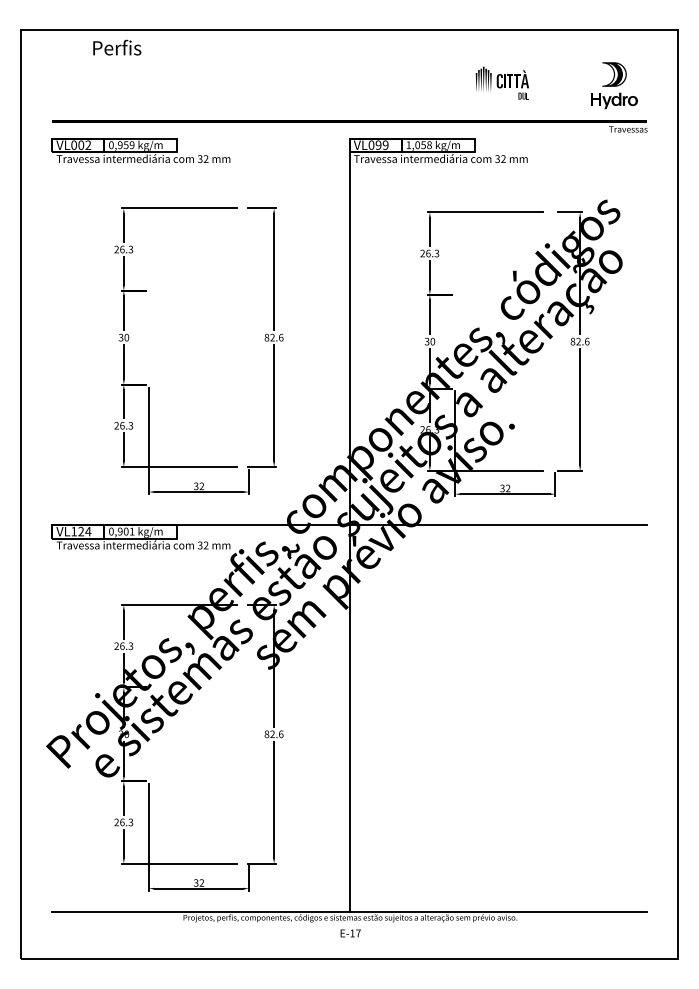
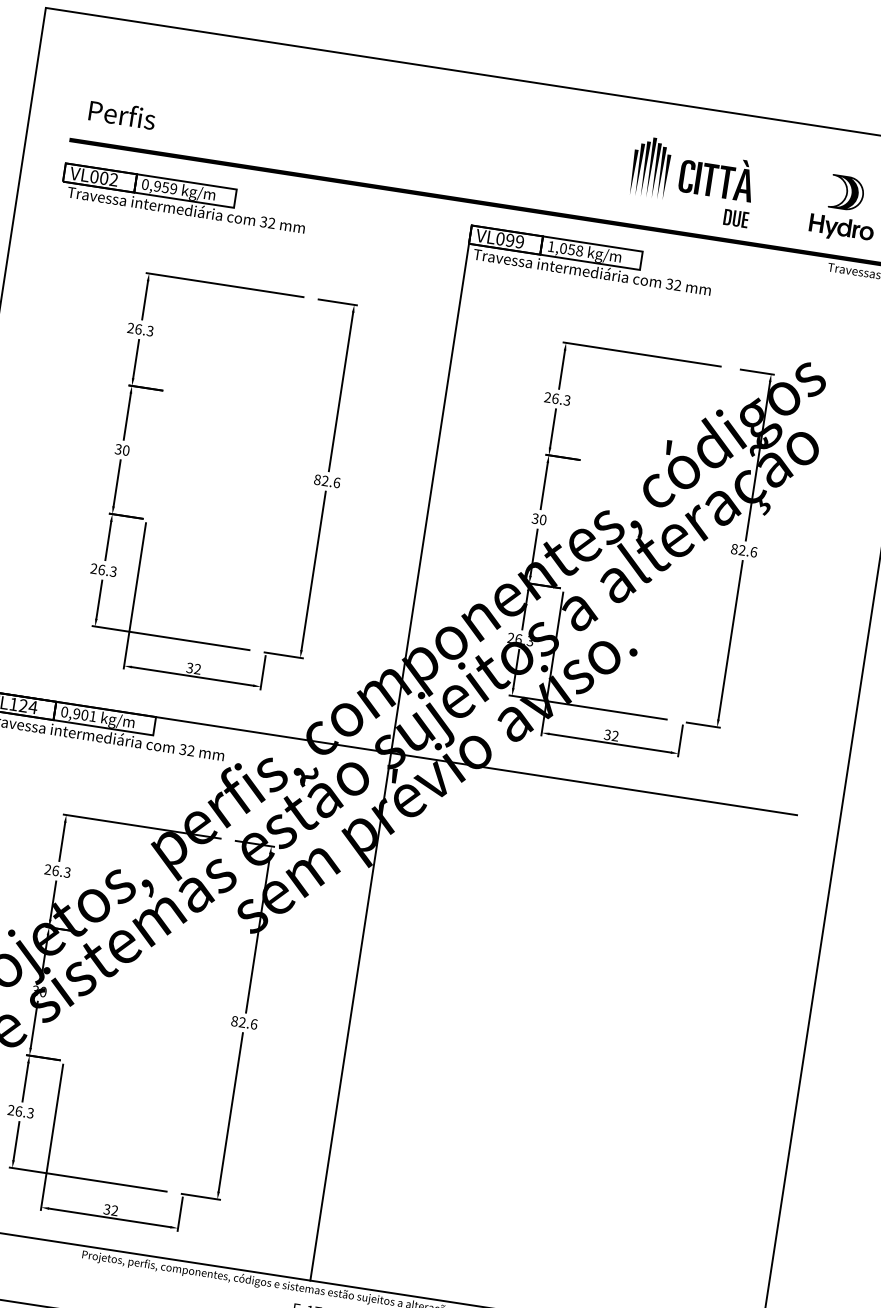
text: (117, 47) -> (122, 114), moved
part: (502, 82) -> (692, 180), size x1.67

